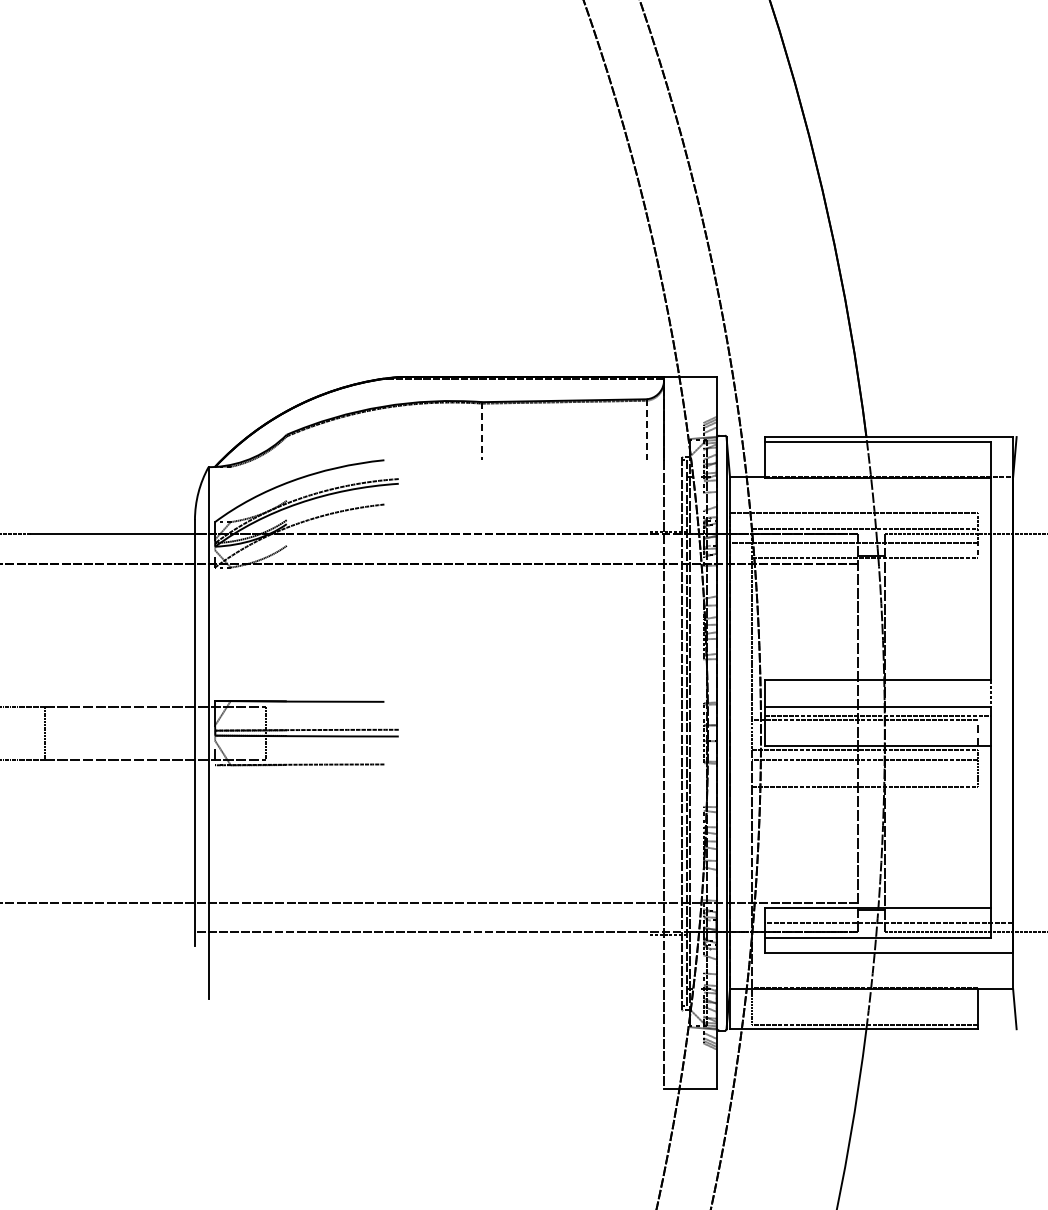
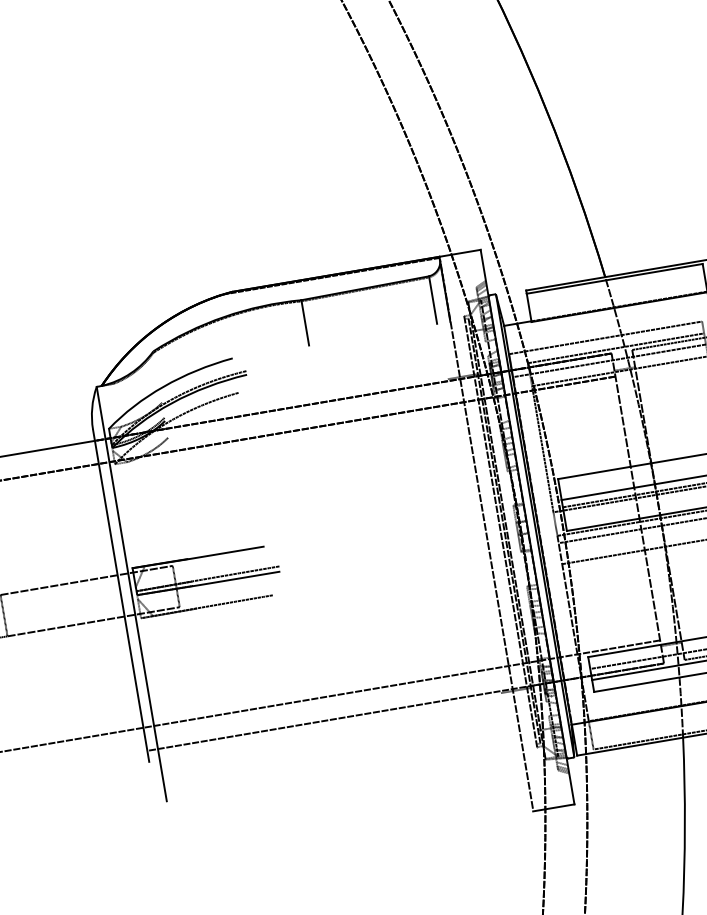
line: (646, 430) -> (432, 300), dashed -> solid
line: (482, 431) -> (305, 323), dashed -> solid

